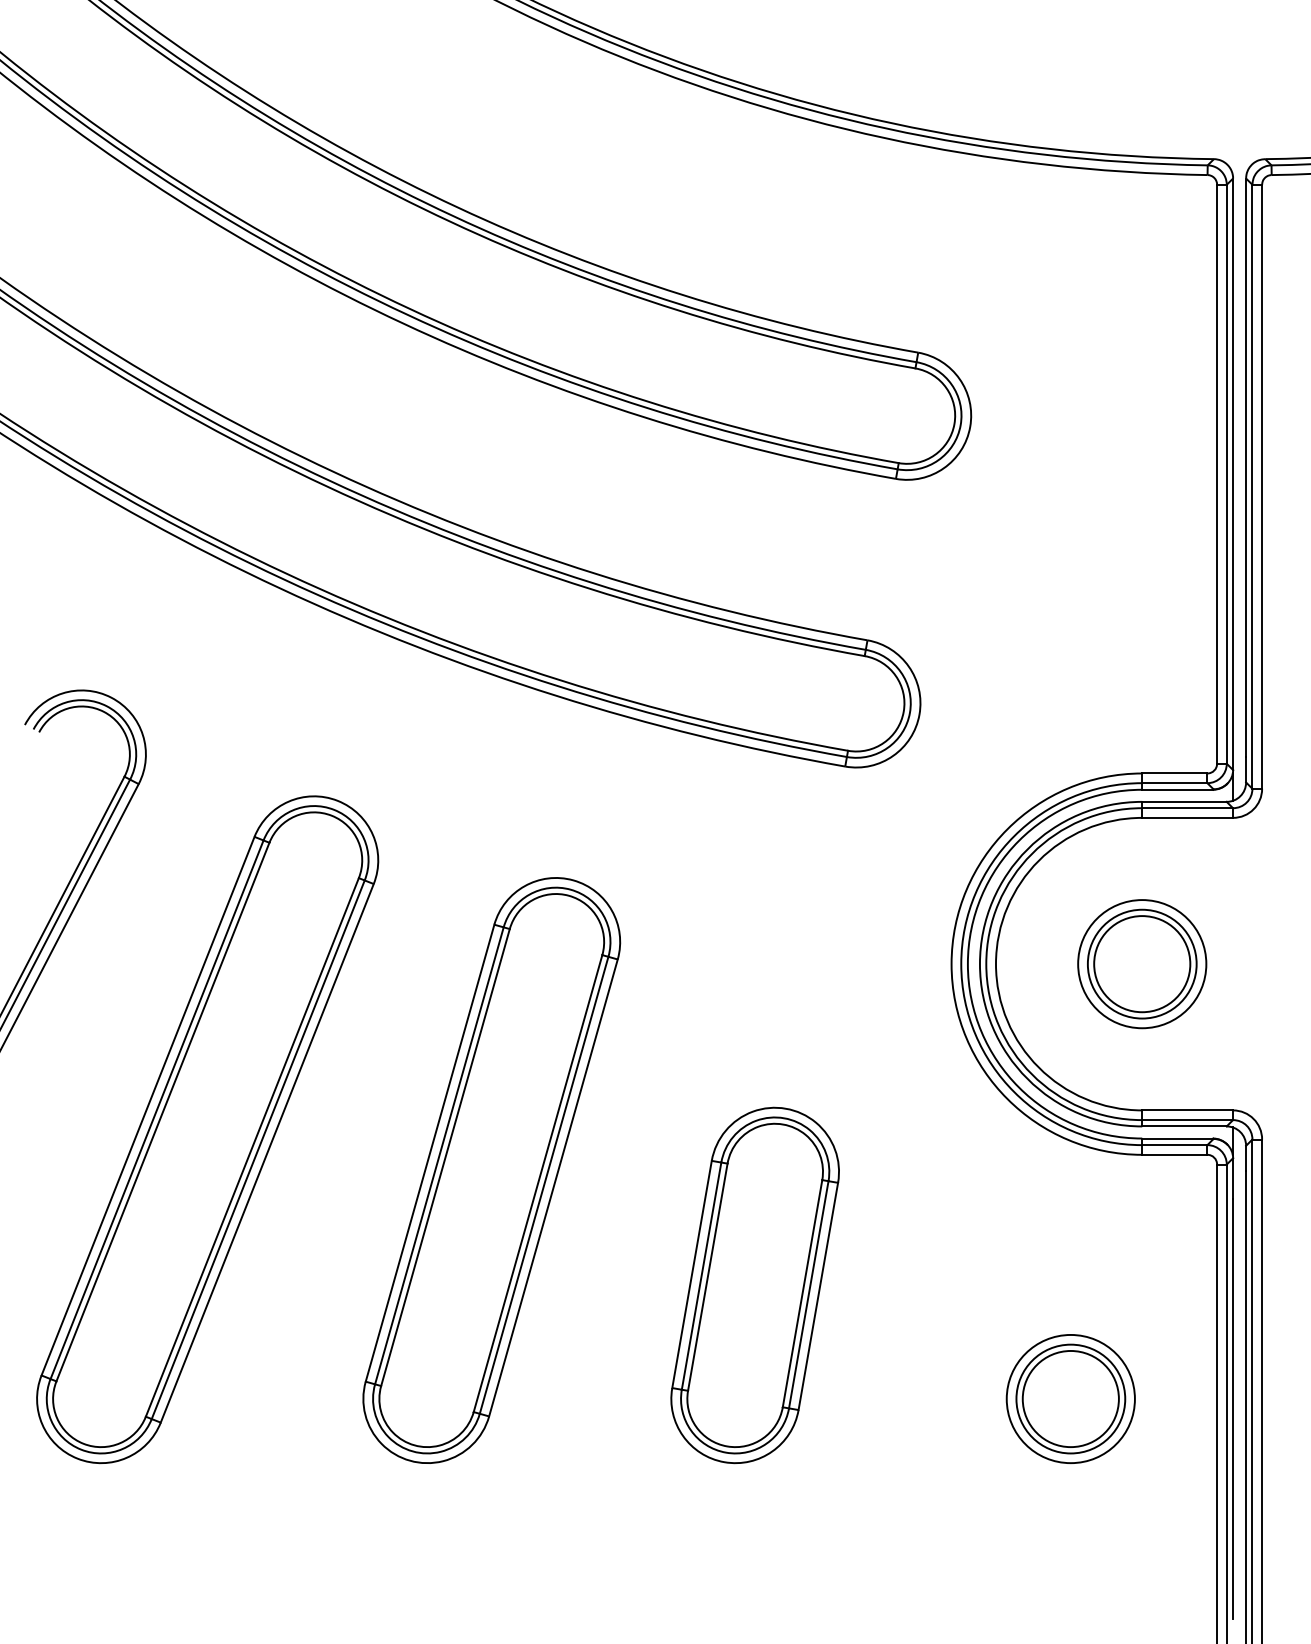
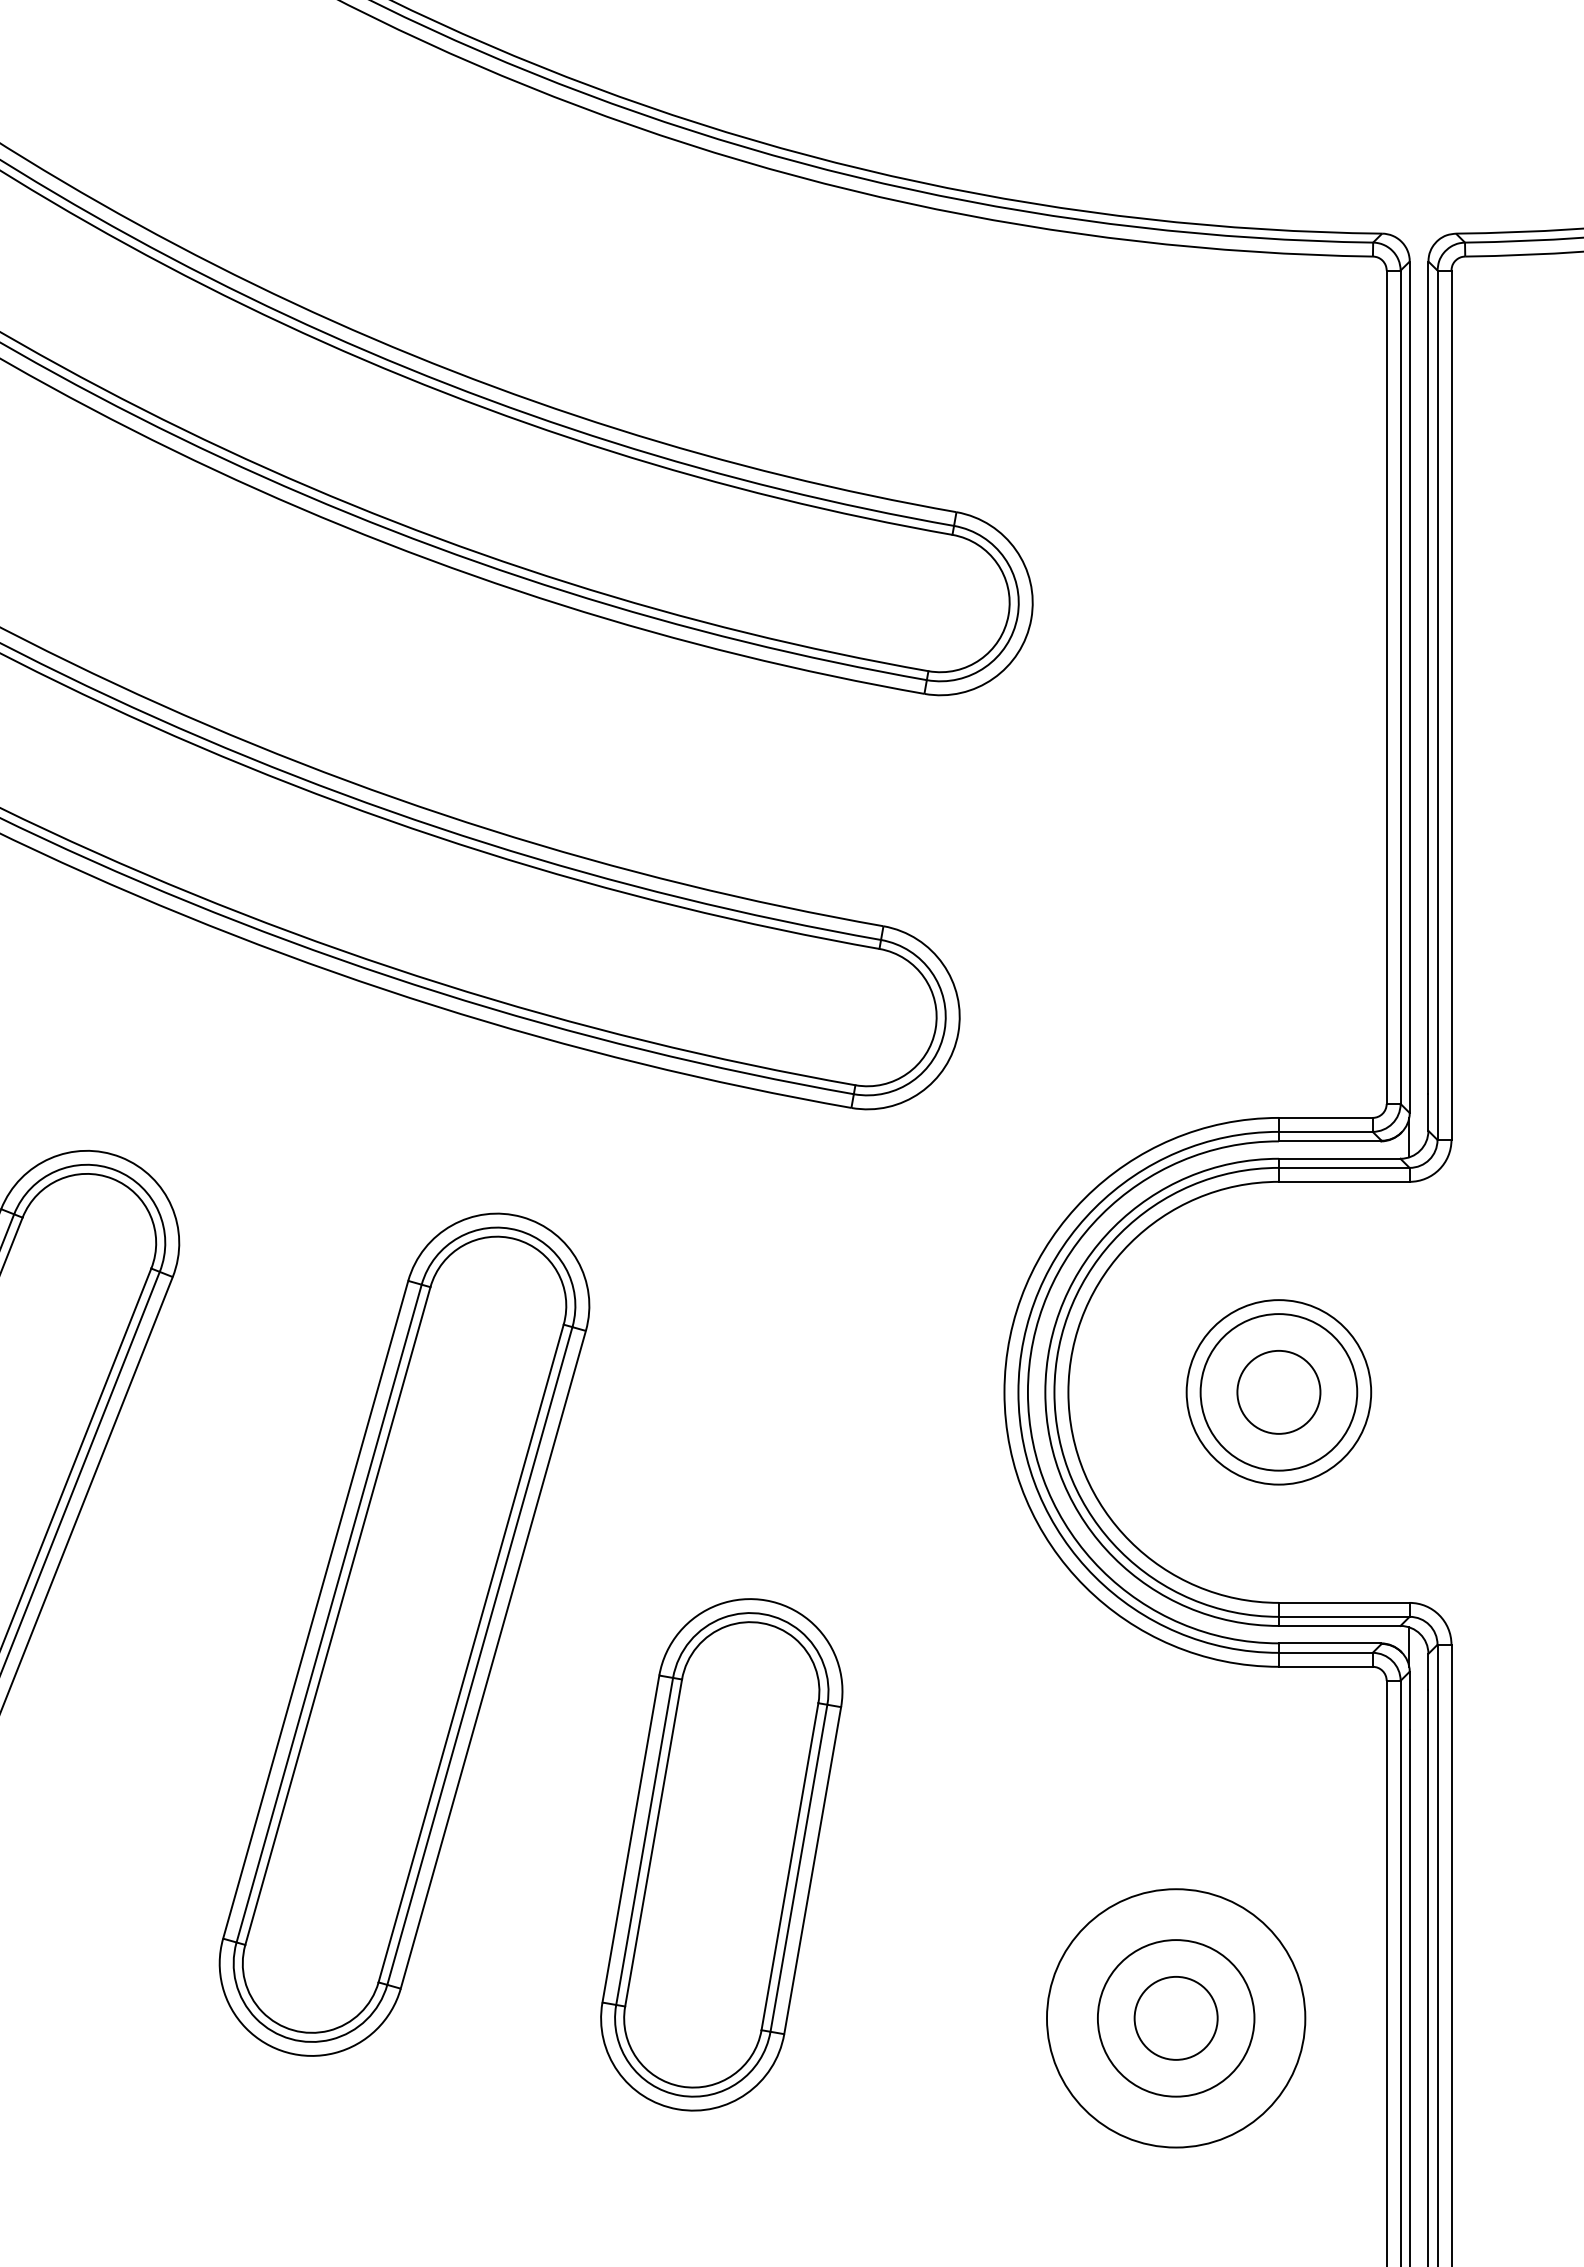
circle: (1142, 964) -> (1279, 1392), size x0.6
part: (491, 1170) -> (404, 1634), moved
circle: (1070, 1398) -> (1175, 2017), size x0.6
circle: (1070, 1398) -> (1175, 2017), size x1.4

